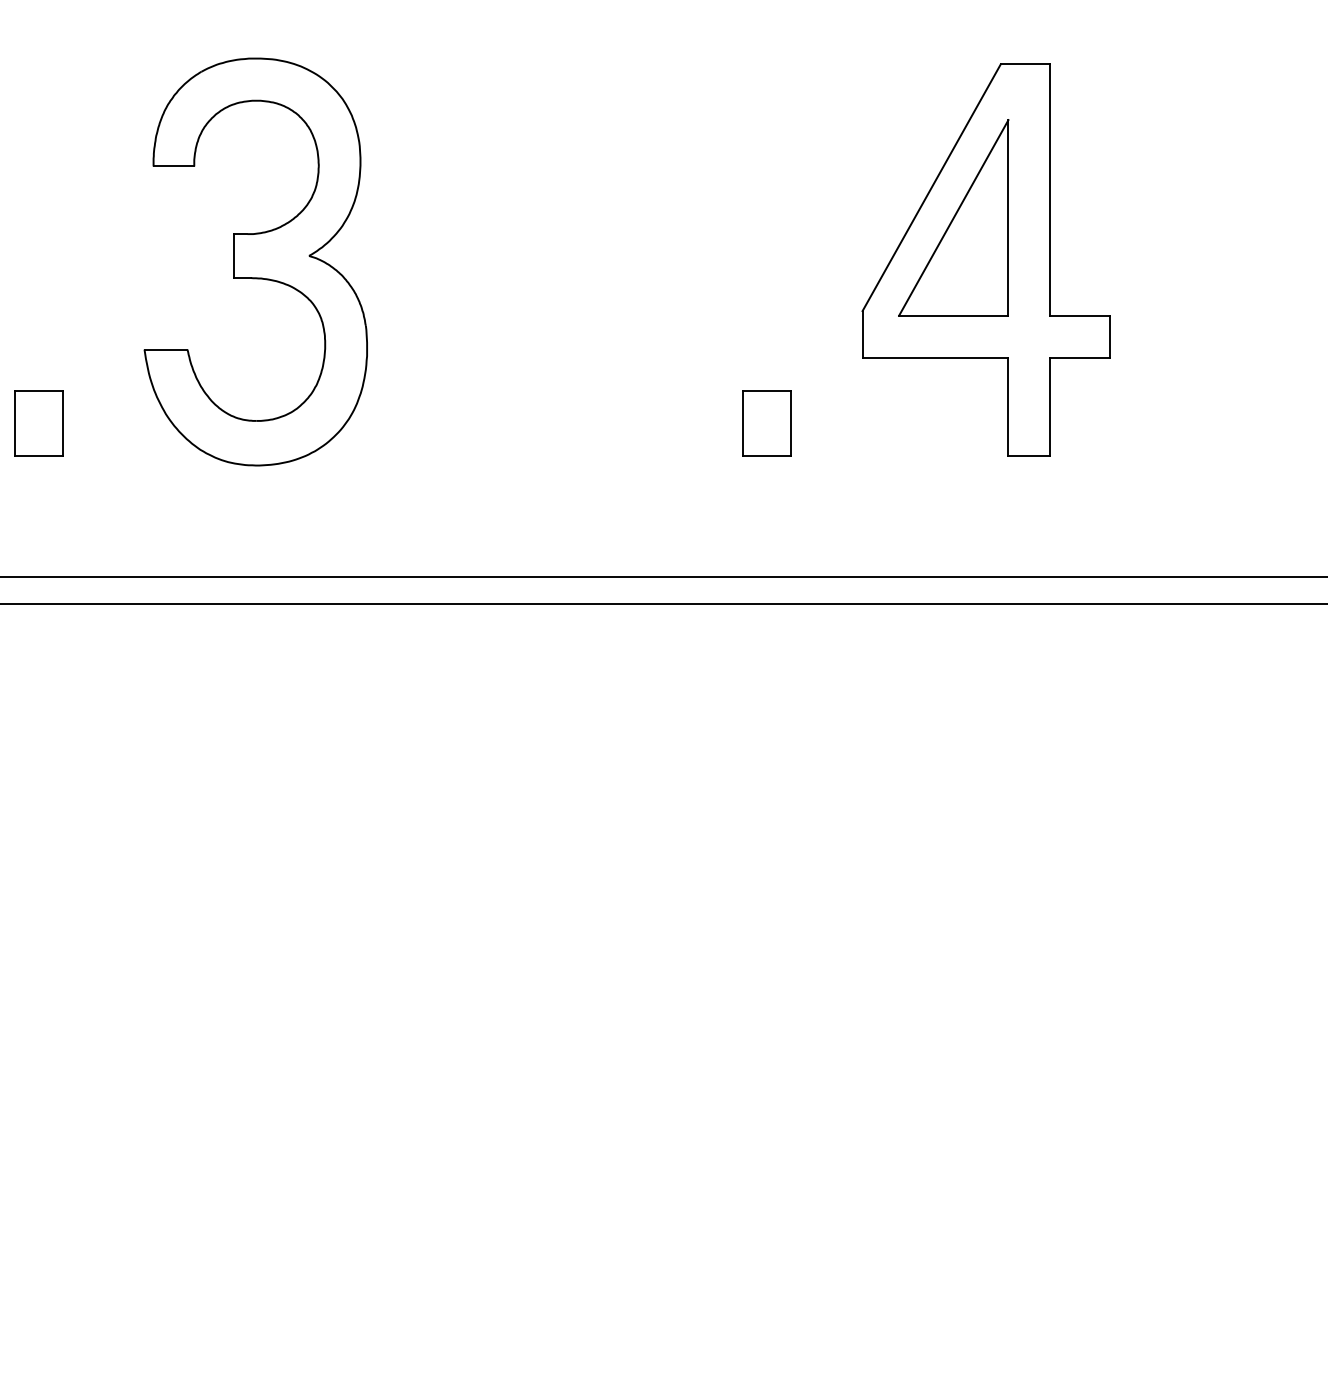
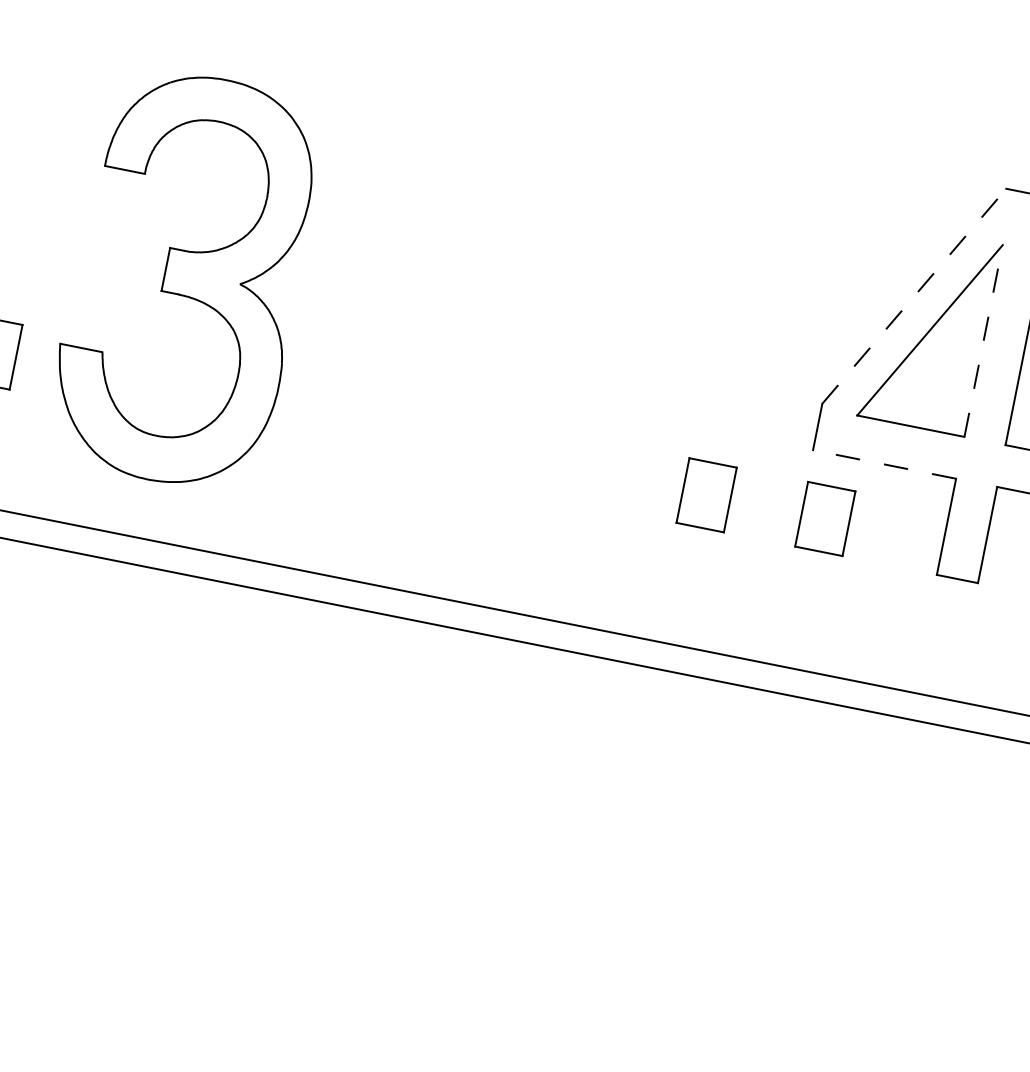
line: (931, 187) -> (914, 296), solid -> dashed
line: (1008, 217) -> (983, 340), solid -> dashed
part: (255, 261) -> (186, 279), moved
line: (935, 358) -> (884, 464), solid -> dashed
part: (887, 423) -> (824, 518), added

